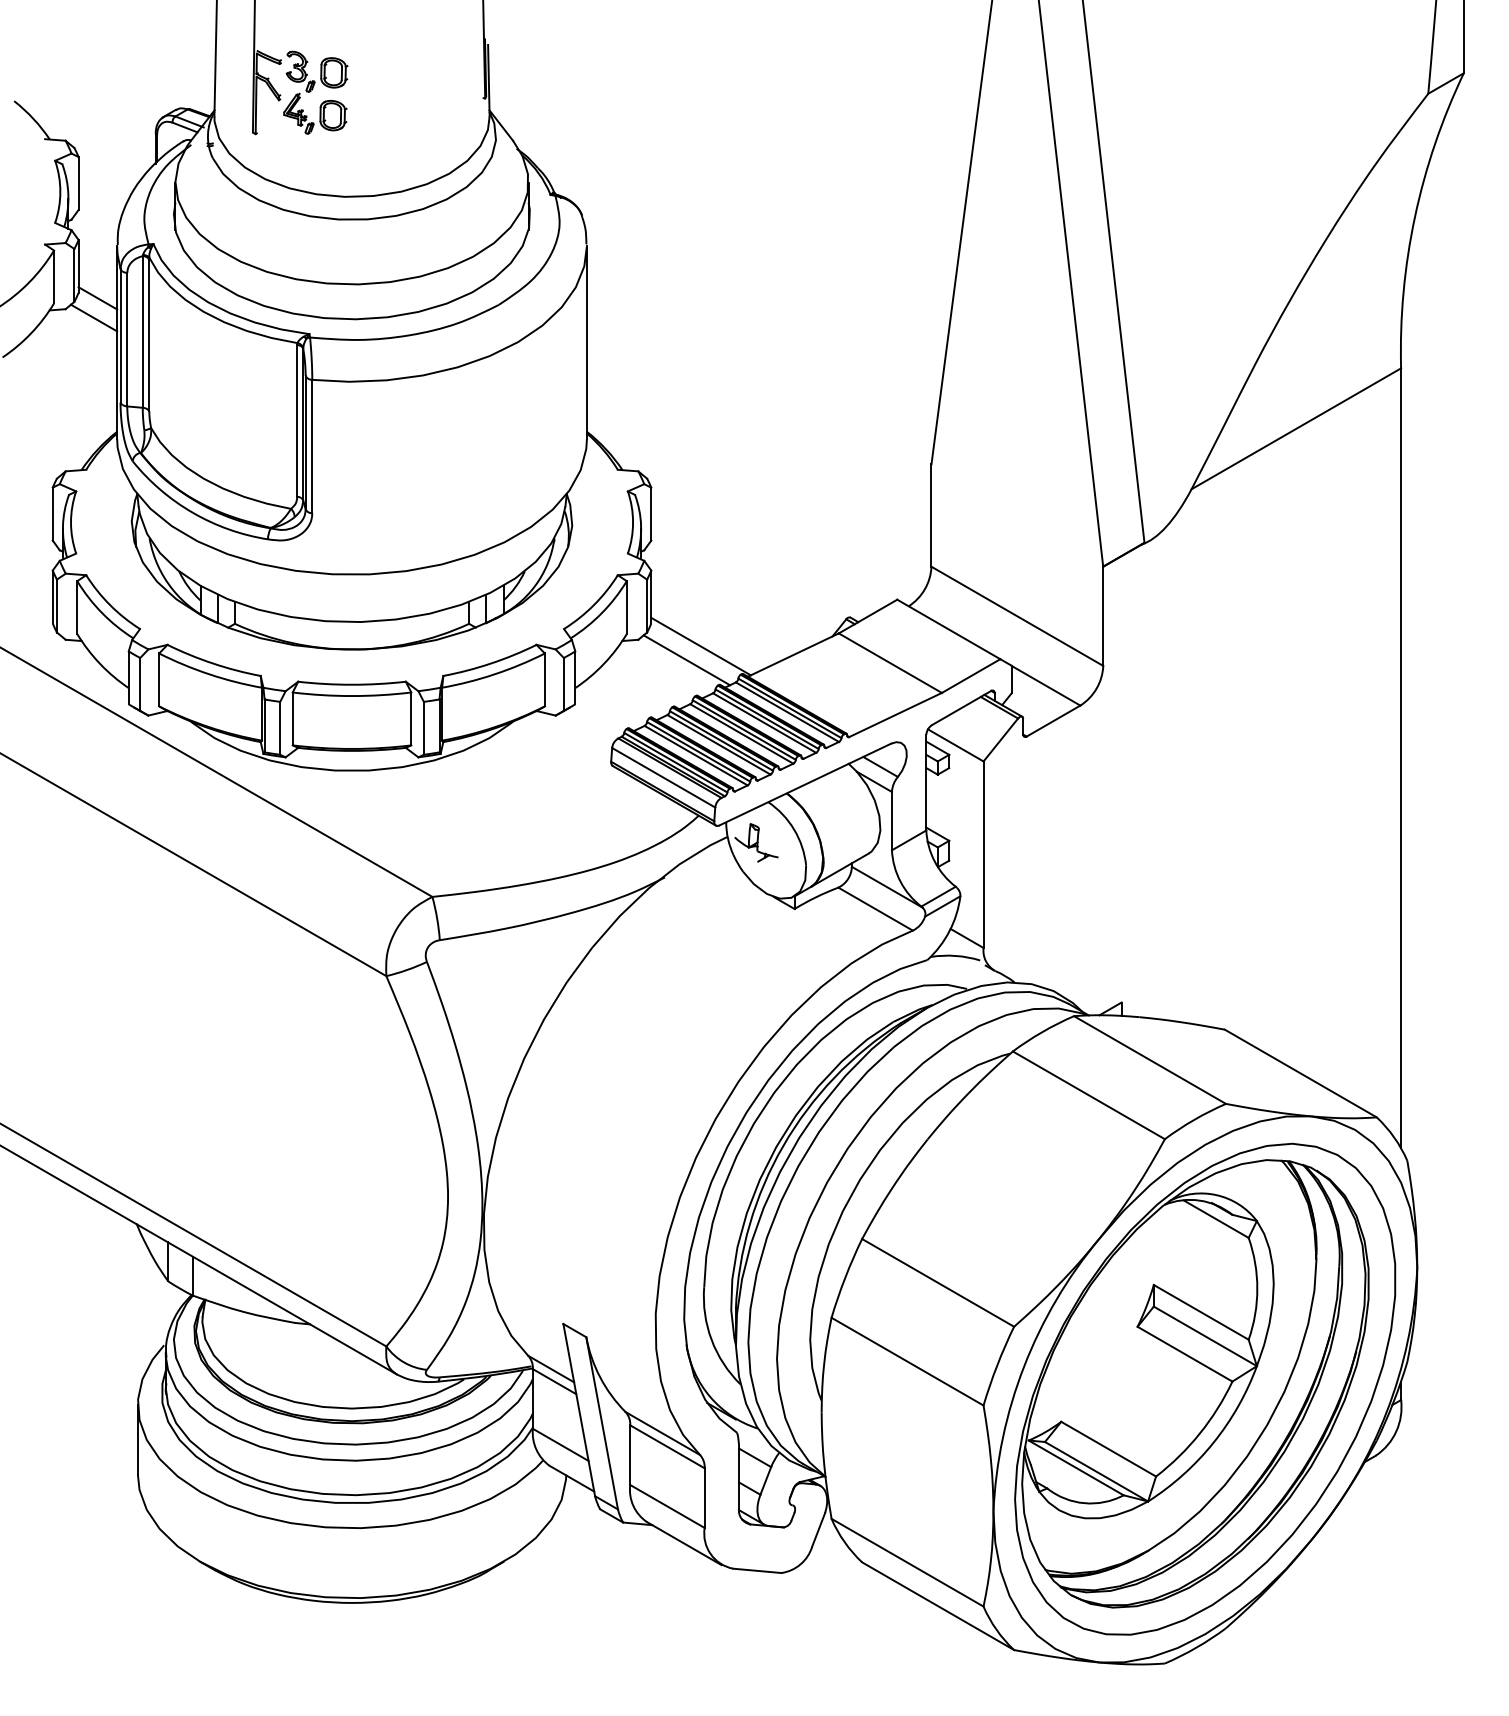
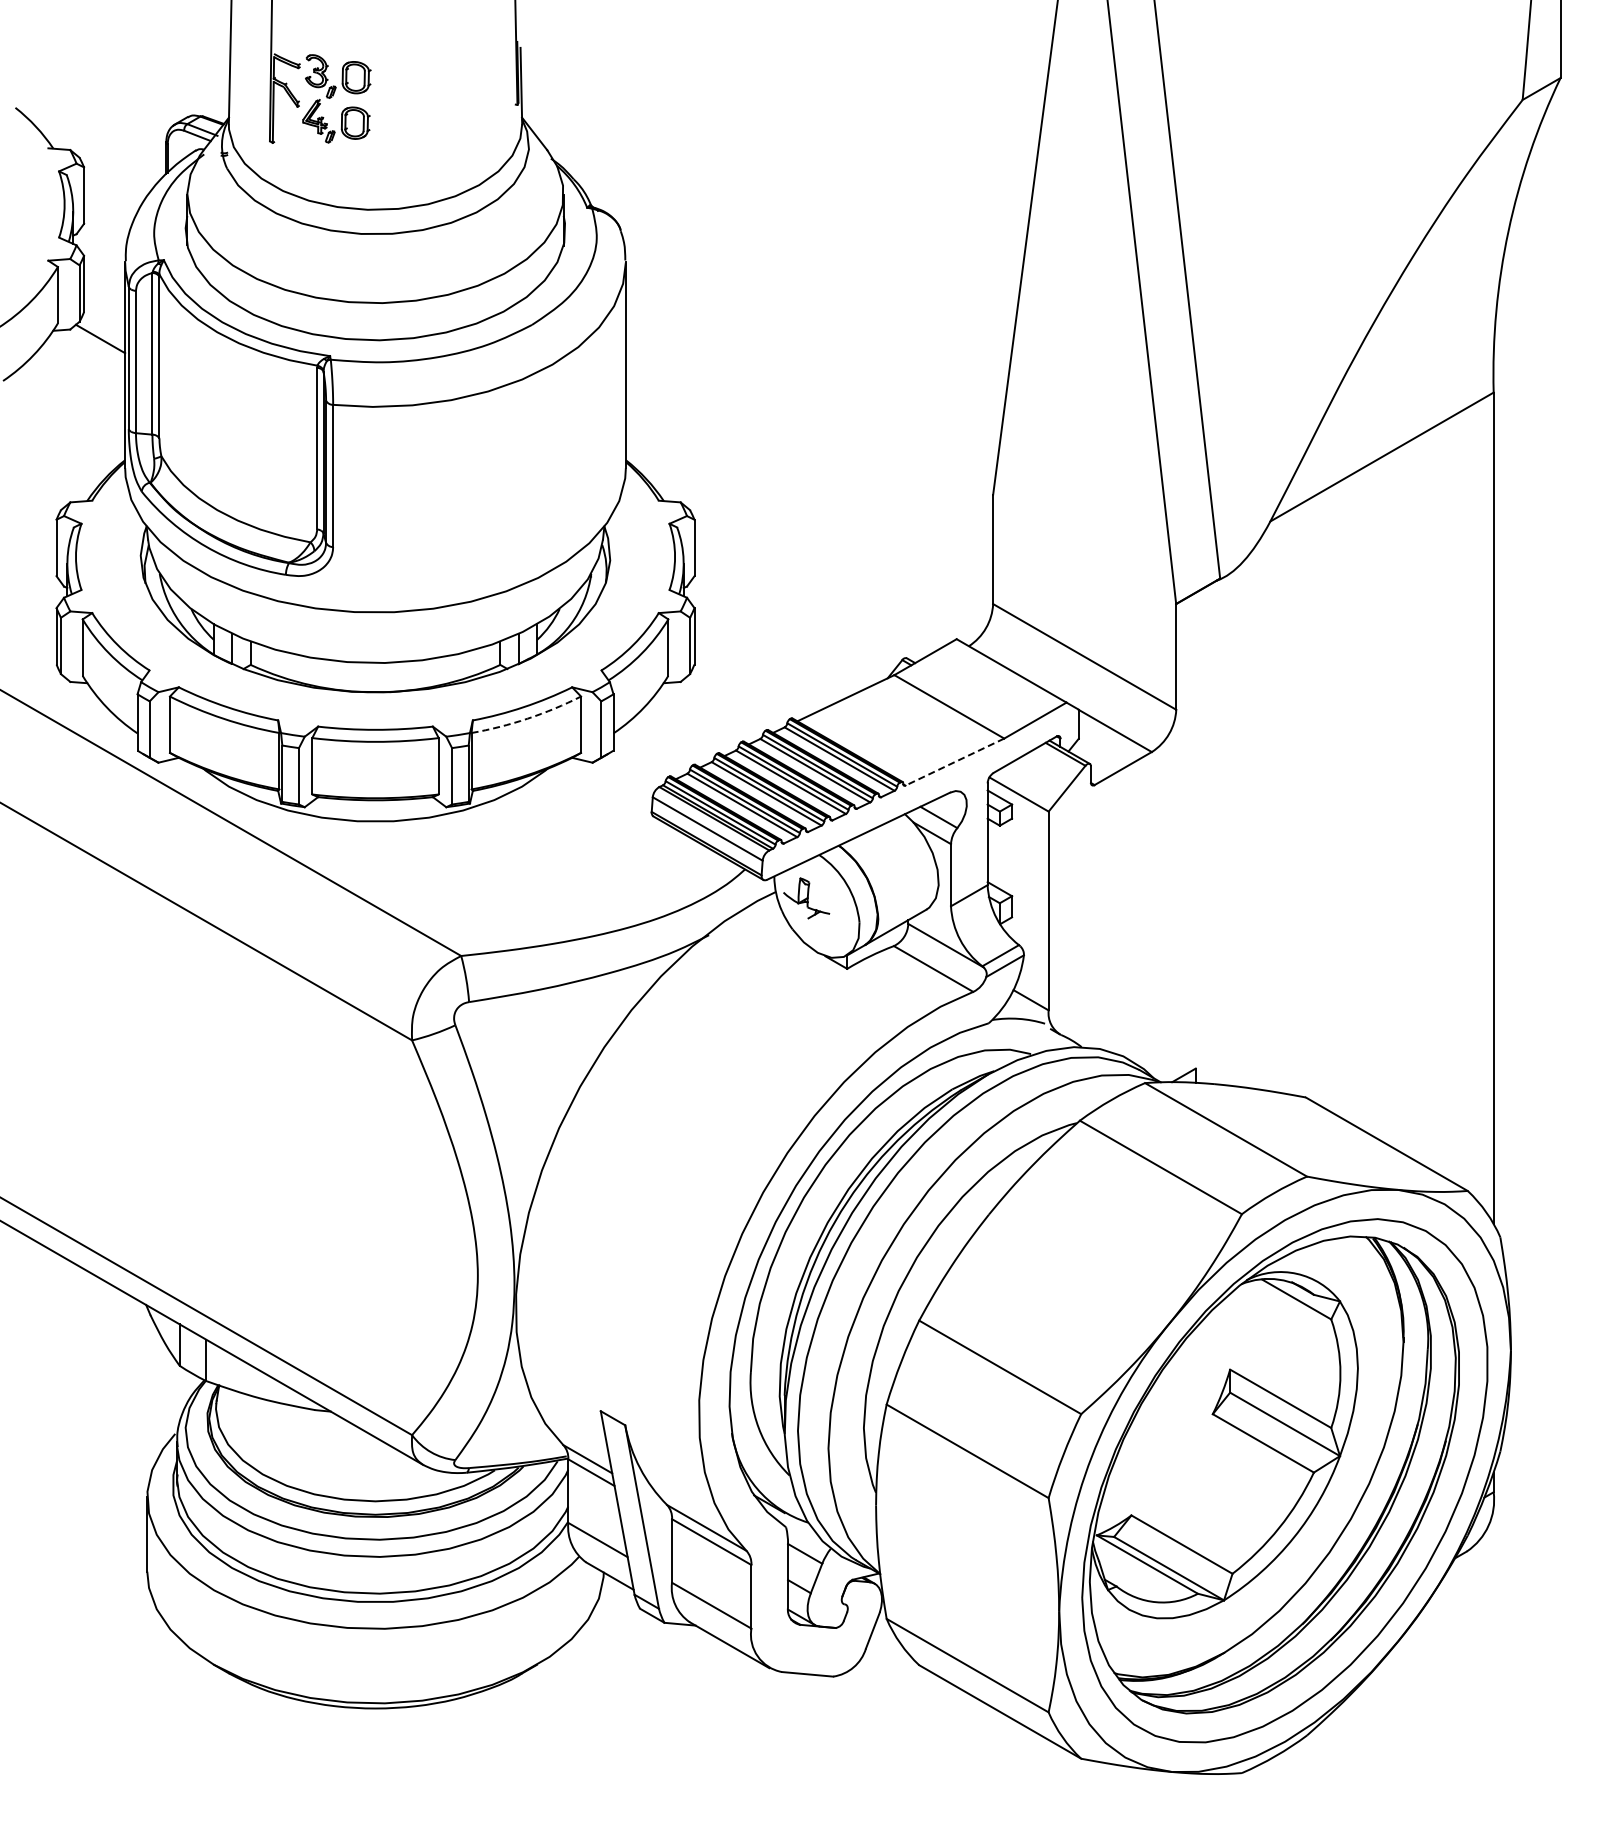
line: (97, 297) -> (104, 317), removed
line: (701, 645) -> (747, 688), removed
line: (686, 660) -> (732, 703), removed
arc: (494, 674) -> (527, 718), solid -> dashed
line: (895, 715) -> (954, 762), solid -> dashed

